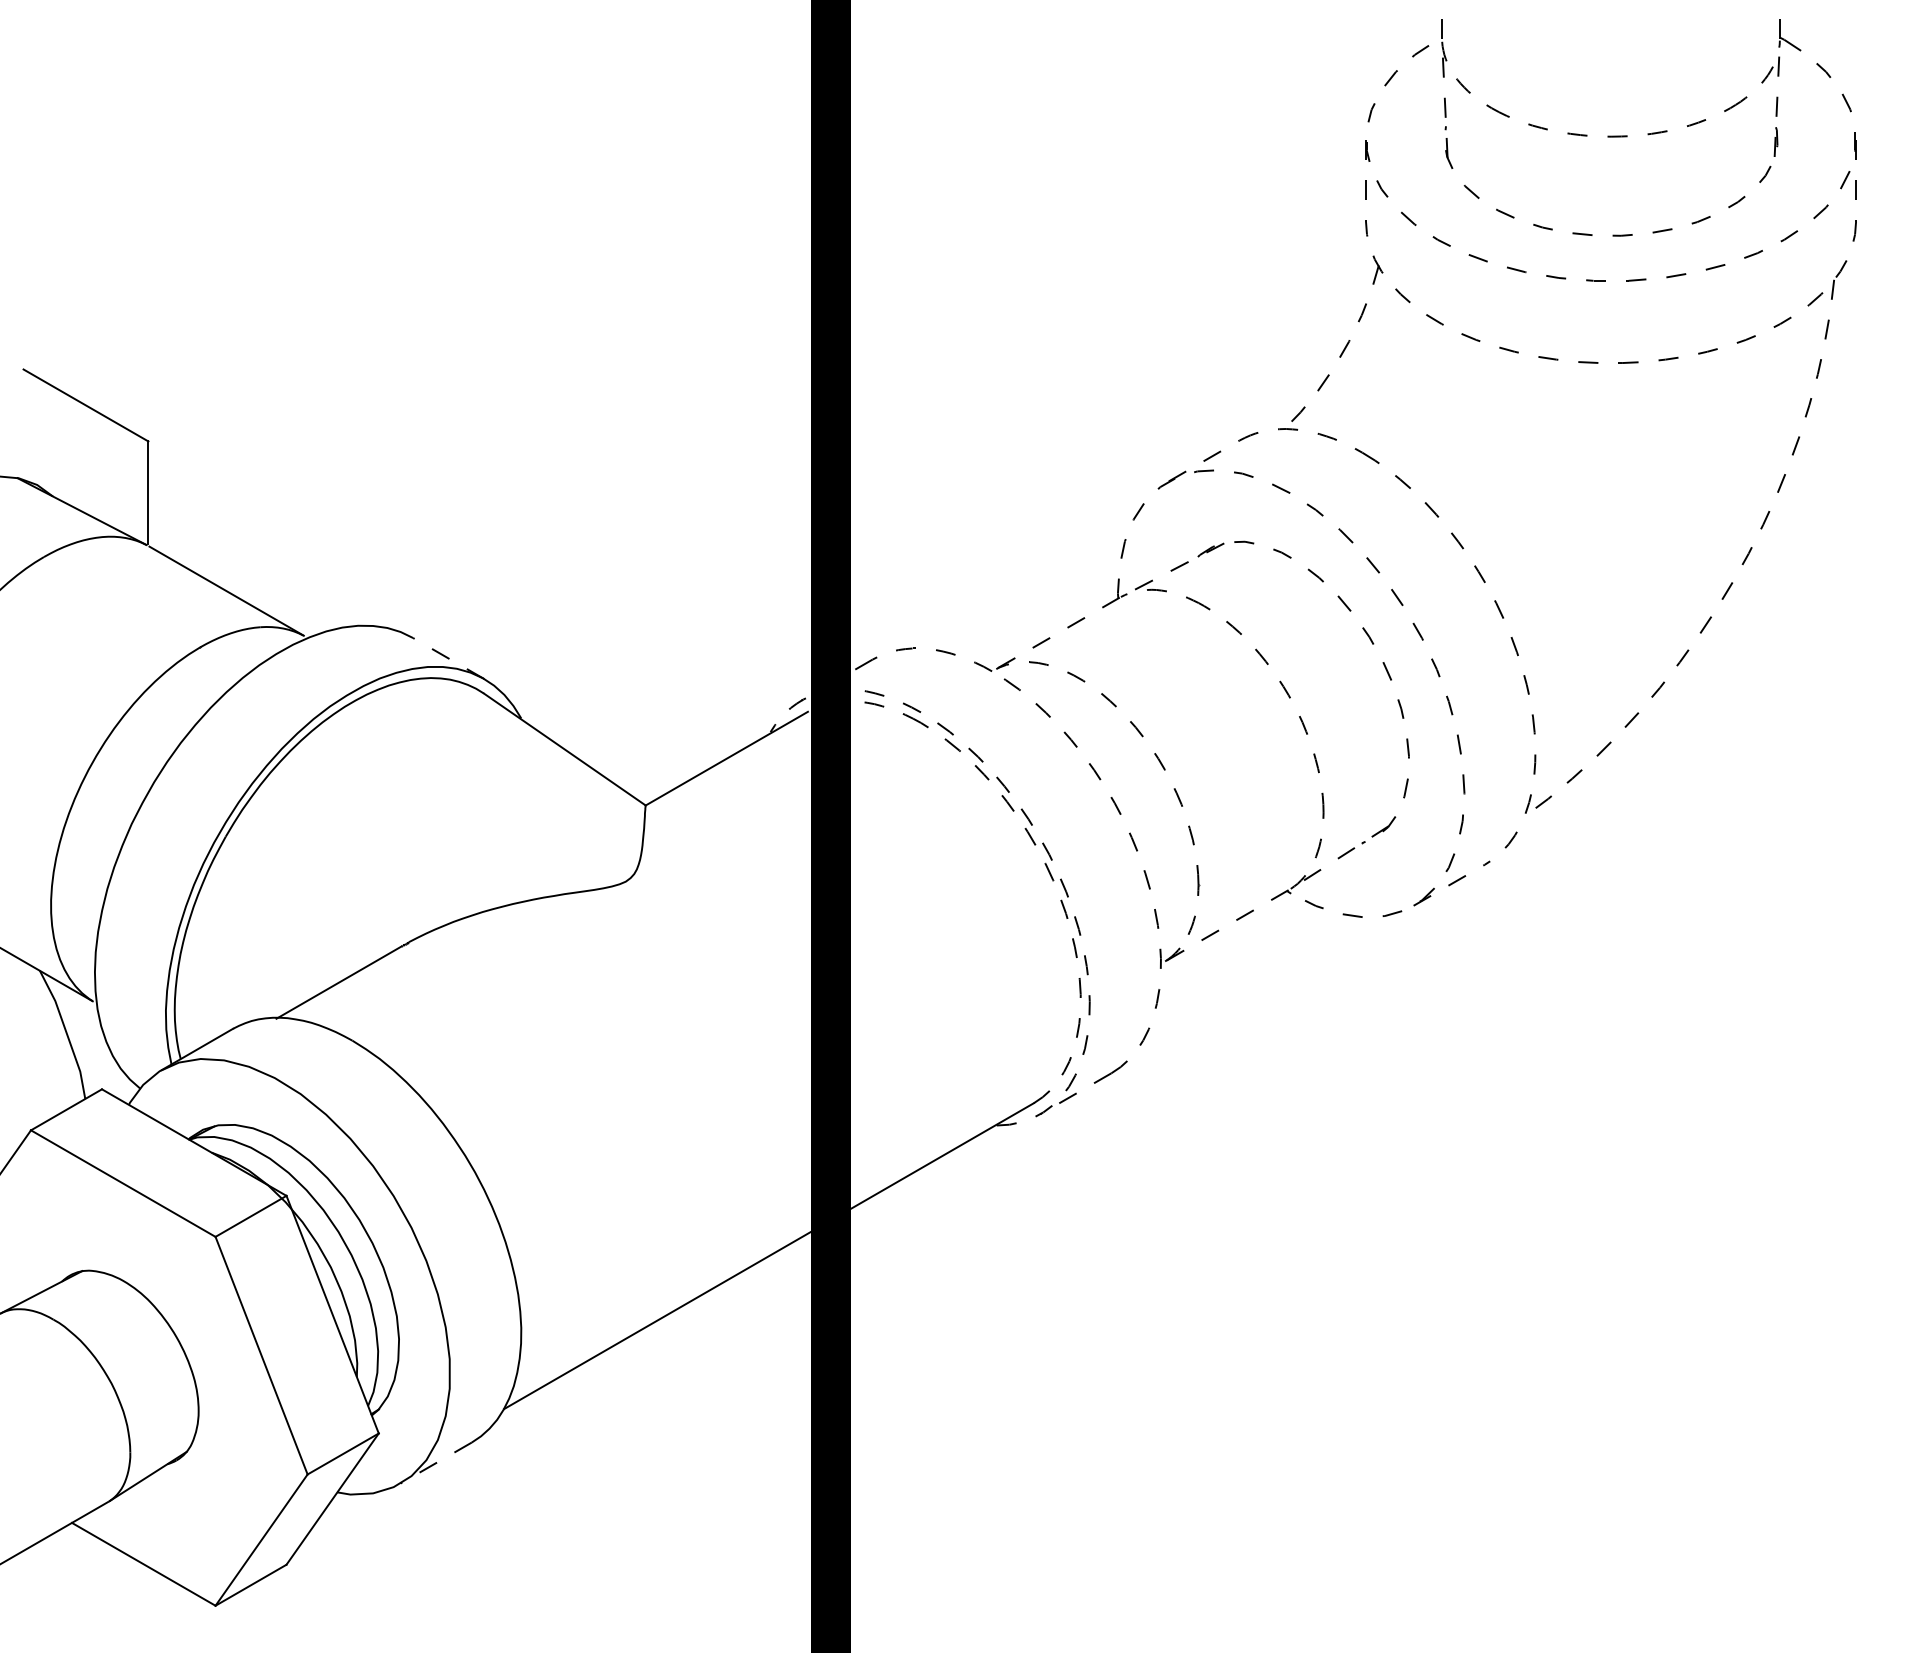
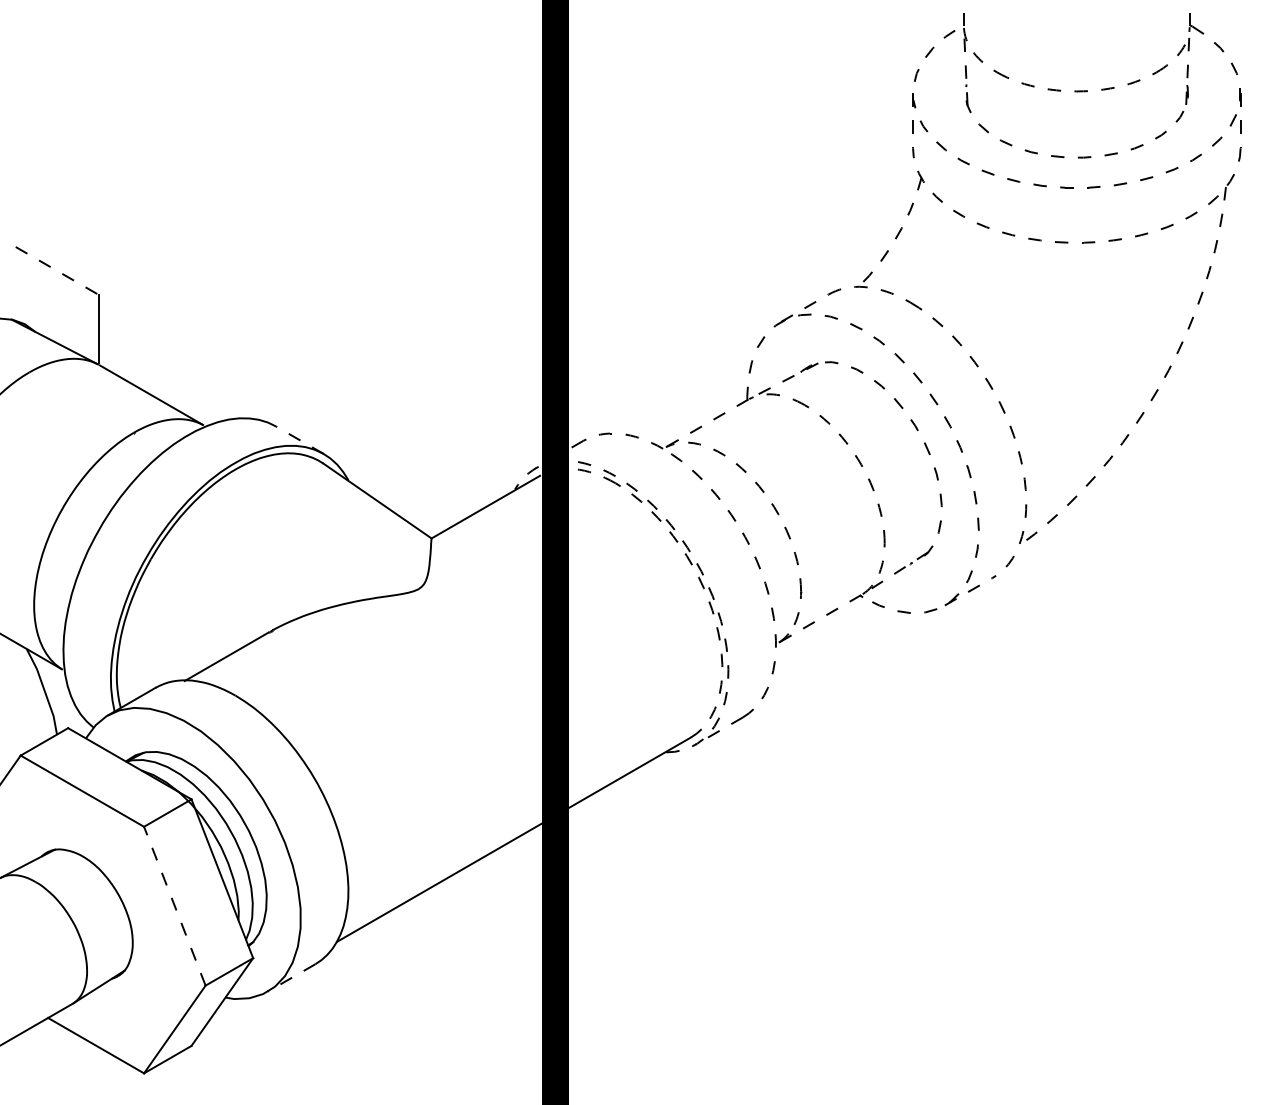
line: (86, 406) -> (57, 271), solid -> dashed
line: (261, 1354) -> (174, 905), solid -> dashed

